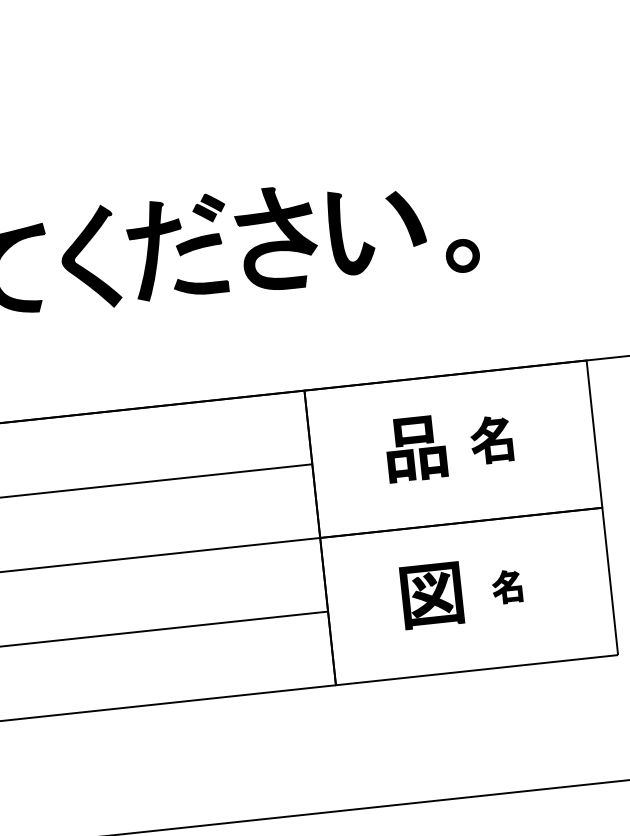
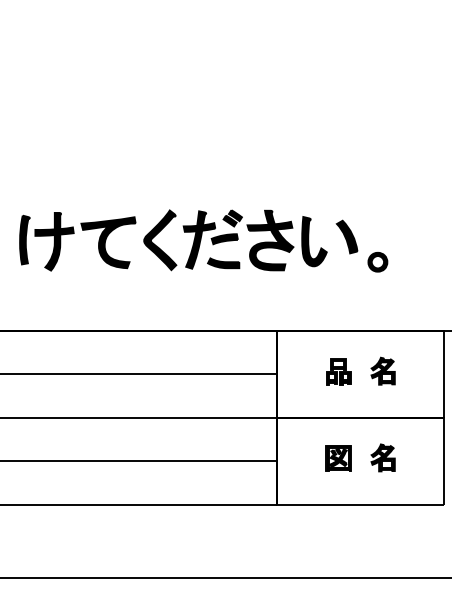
part: (415, 448) -> (338, 371), size x0.71
part: (506, 586) -> (382, 457), size x1.43
part: (431, 596) -> (338, 458), size x0.71

